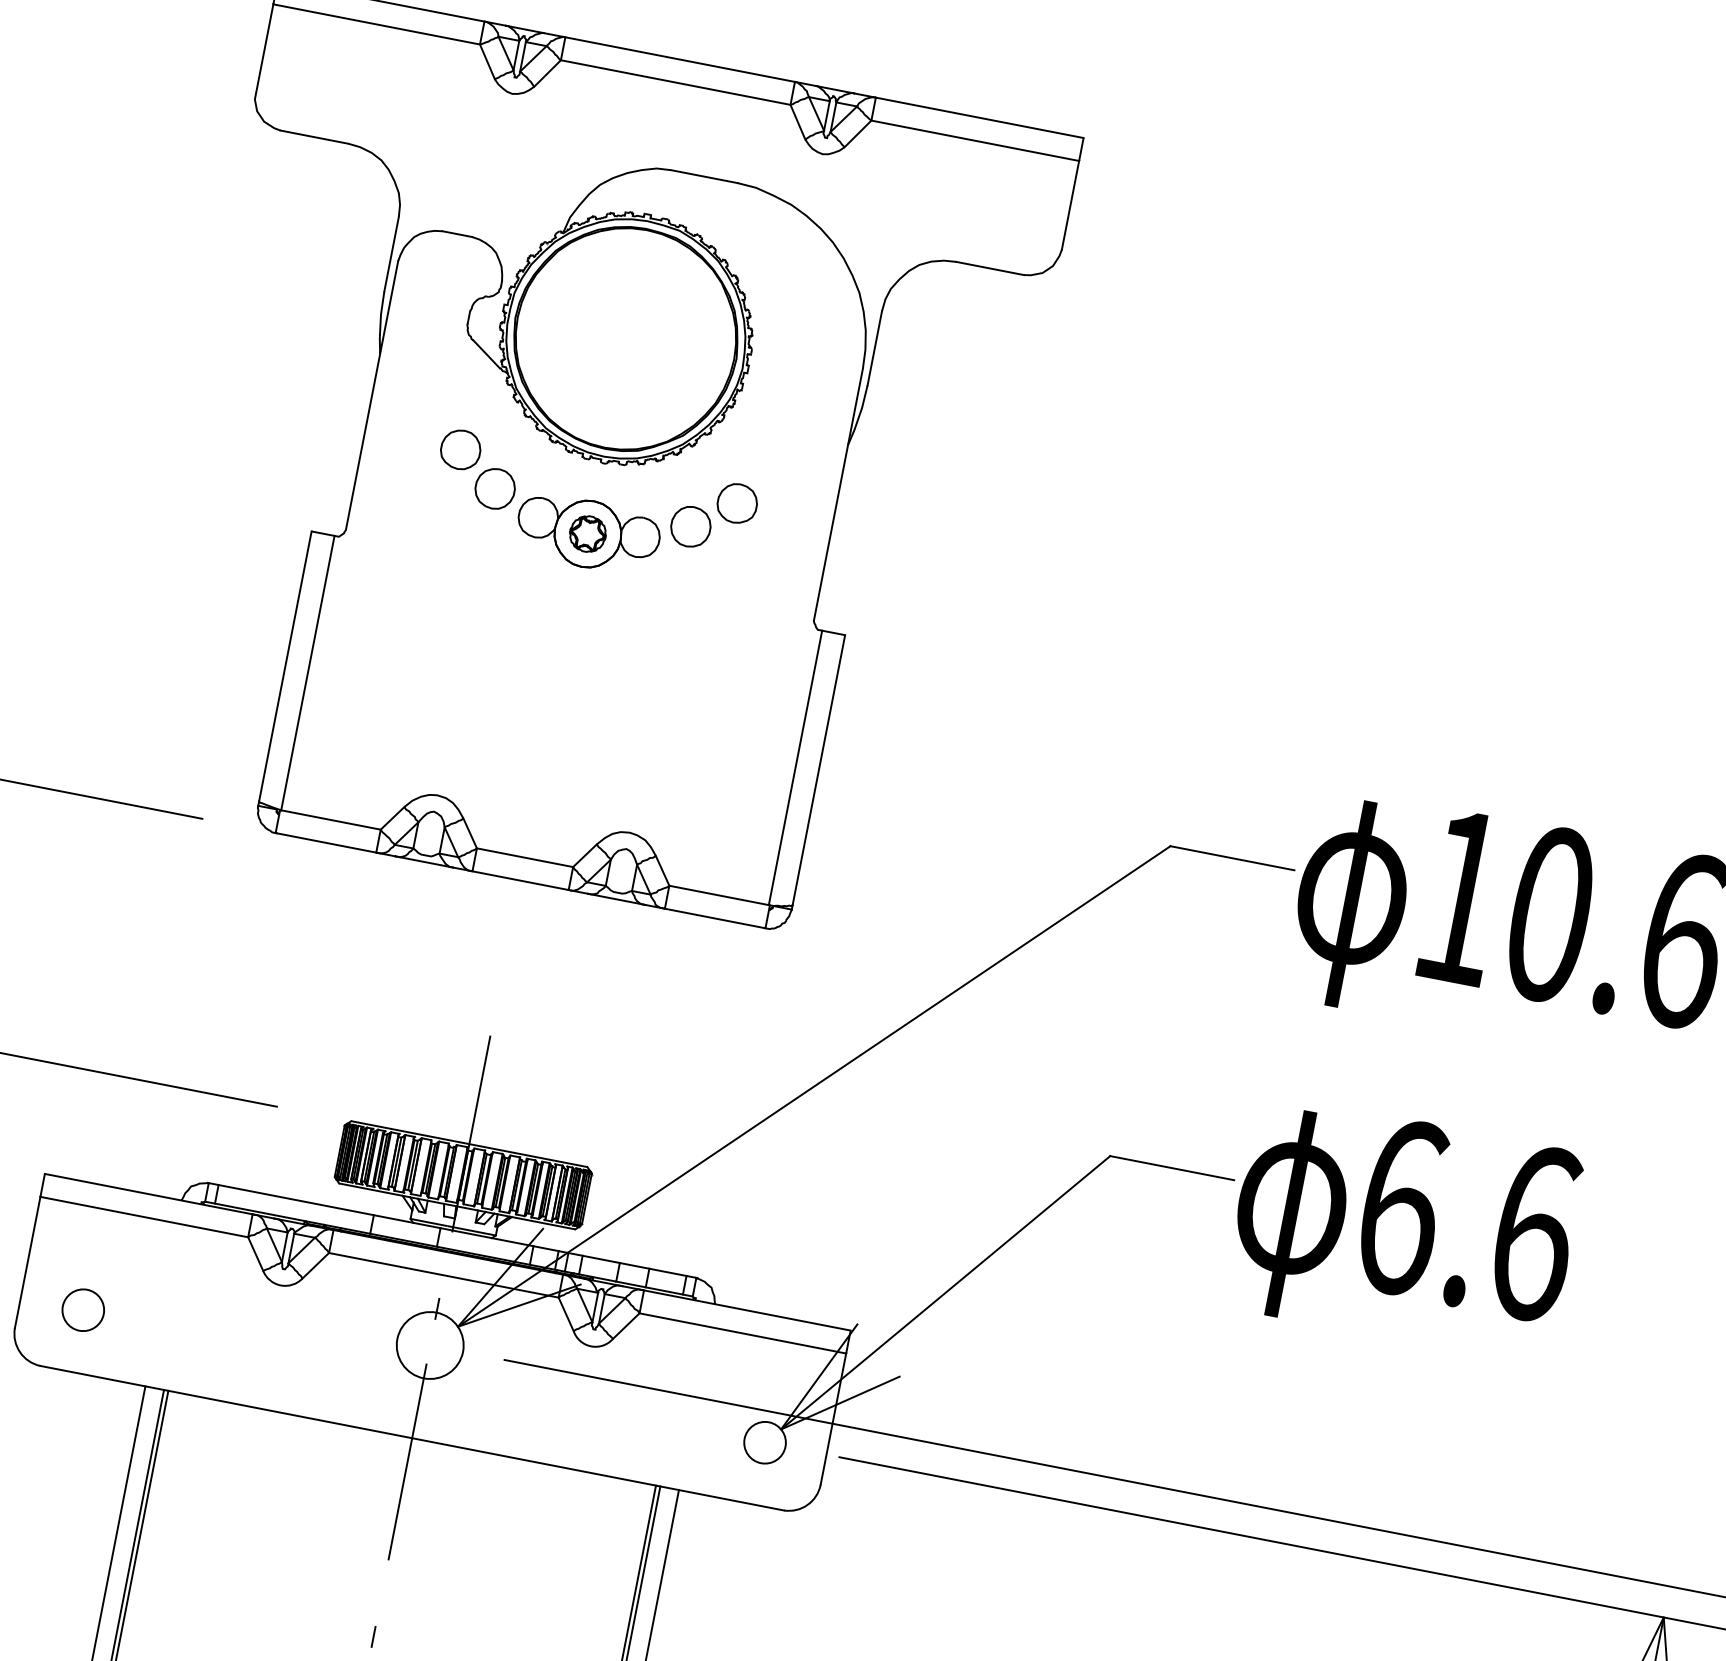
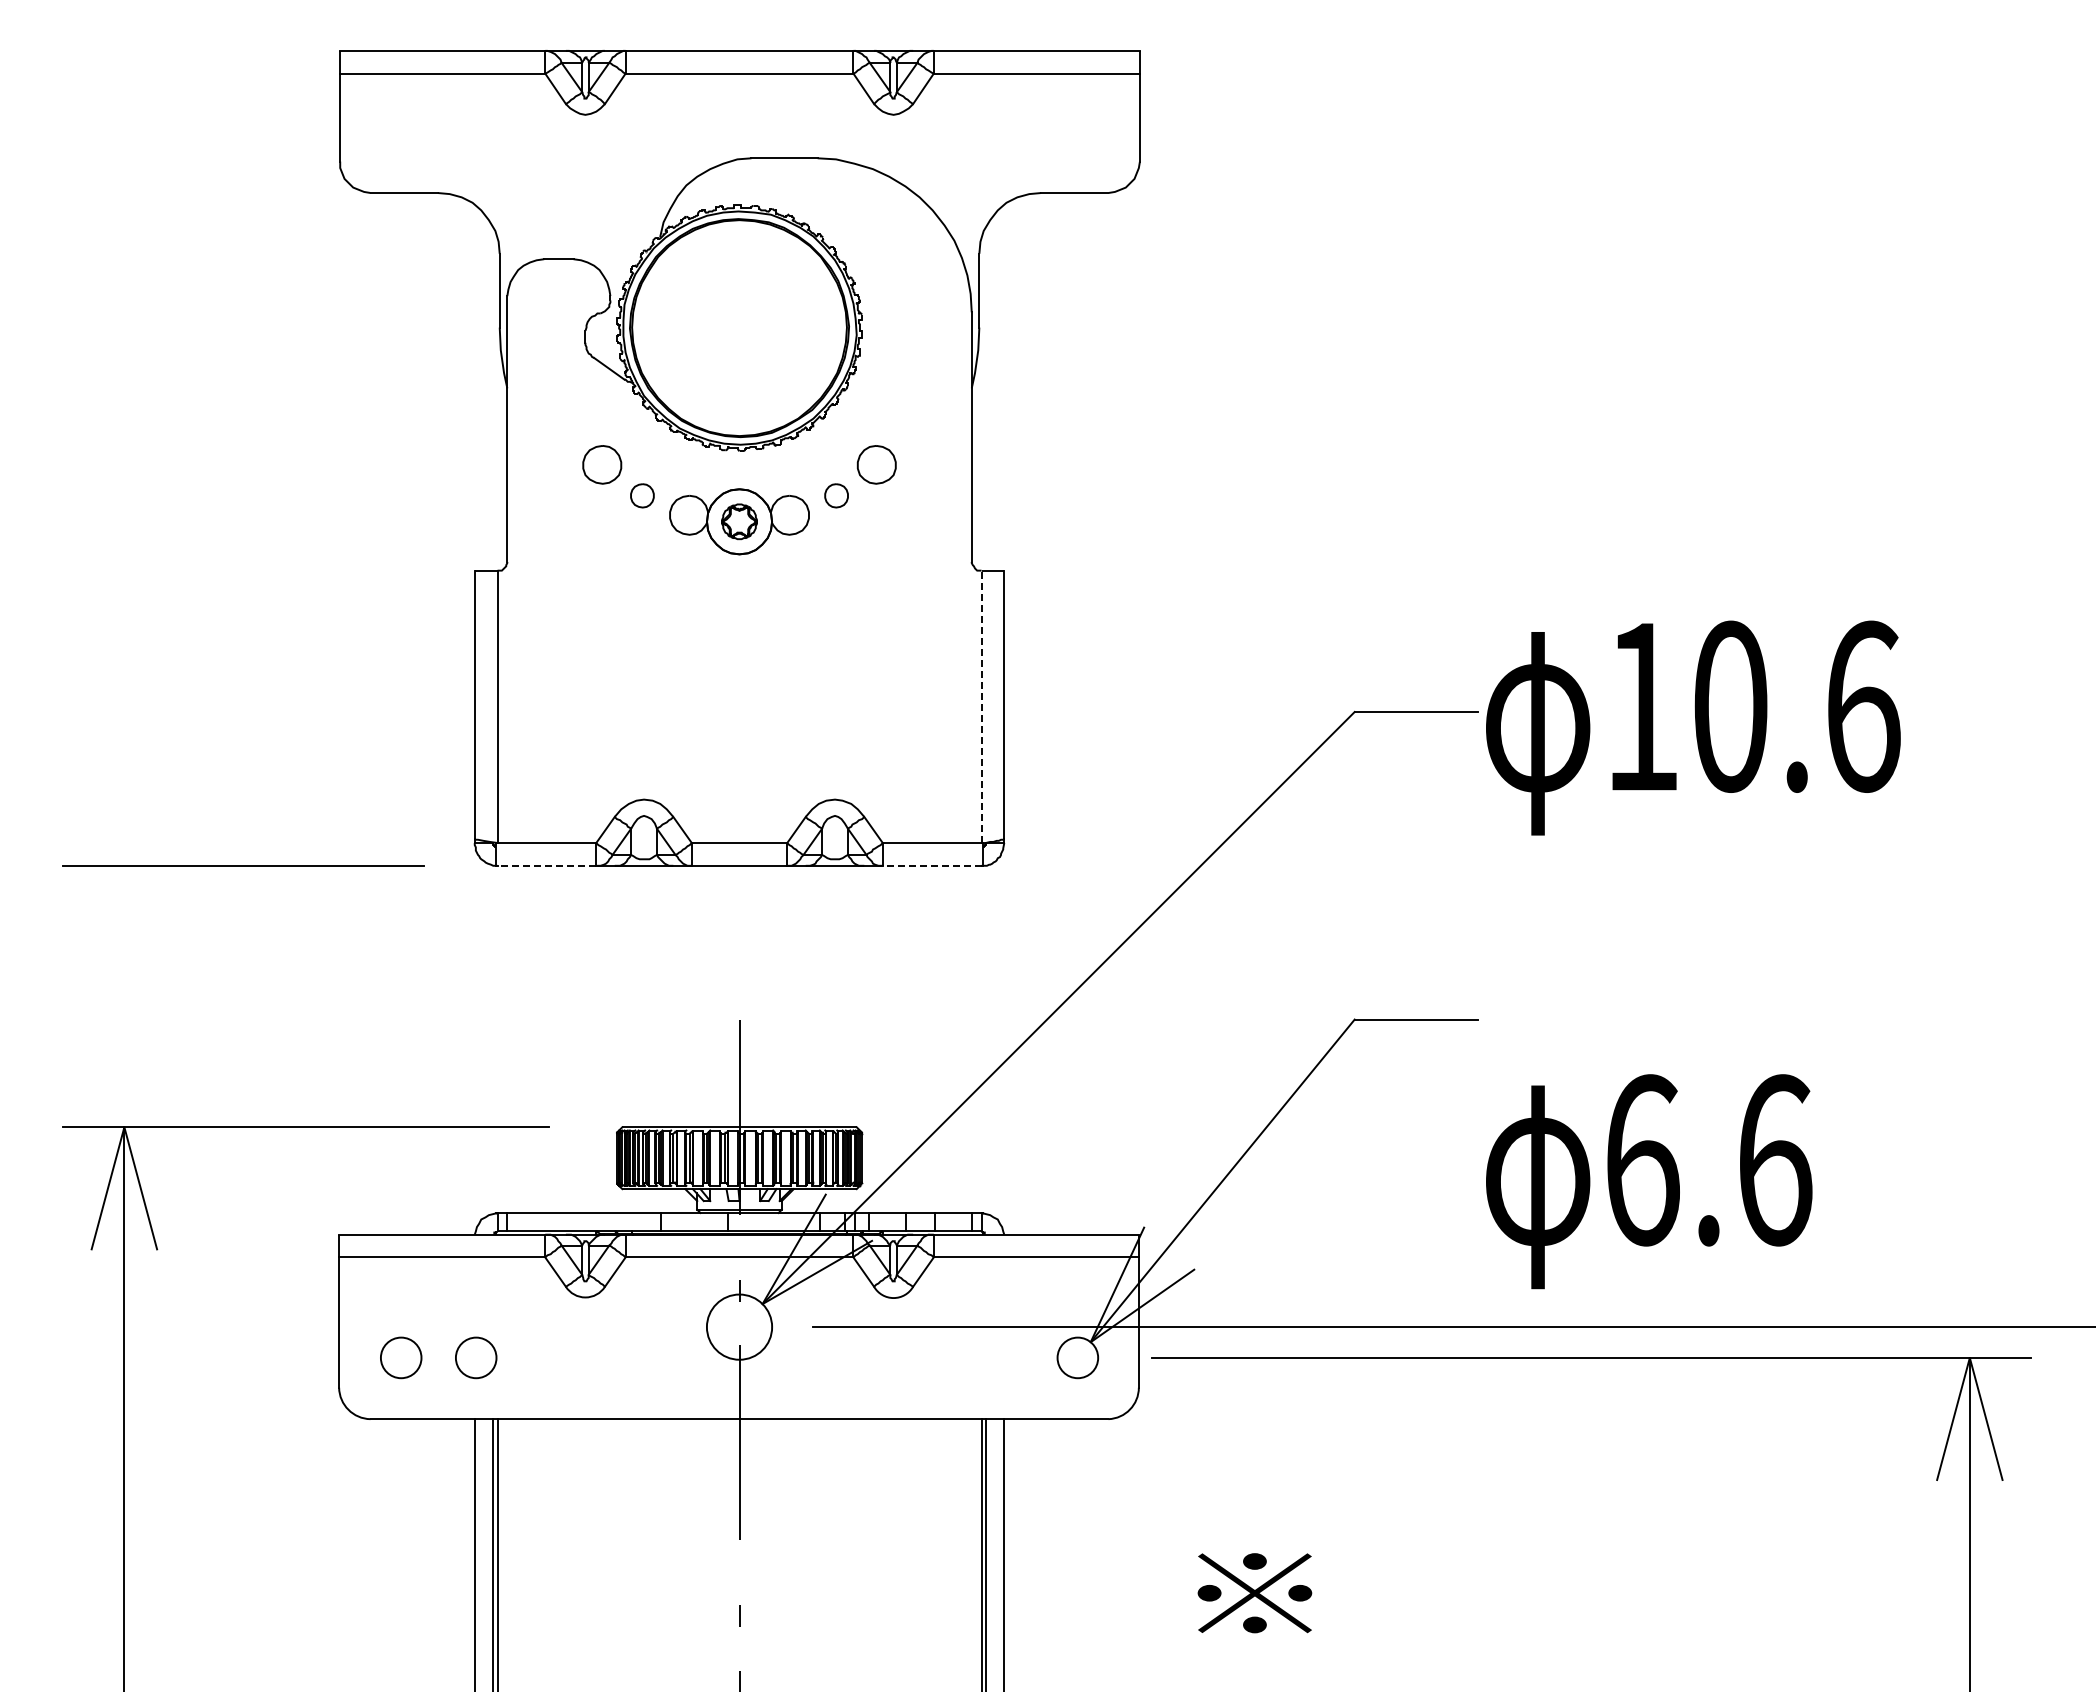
part: (495, 488) -> (642, 495), size x0.6
part: (690, 526) -> (836, 495), size x0.6
line: (795, 767) -> (981, 706), solid -> dashed
line: (326, 842) -> (546, 865), solid -> dashed
line: (714, 917) -> (931, 865), solid -> dashed
text: (1404, 1229) -> (1649, 1181), moved
circle: (159, 1324) -> (476, 1357), added

